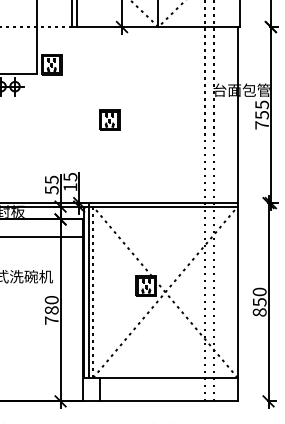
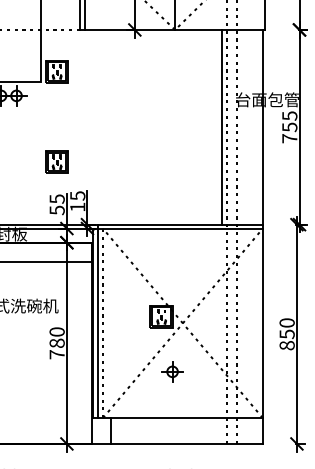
line: (200, 115) -> (221, 127), added
part: (109, 119) -> (56, 160), moved
part: (155, 335) -> (171, 371), added

